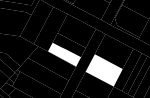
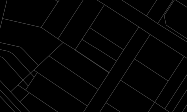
fill: (64, 54) -> (95, 55), added
fill: (103, 70) -> (143, 80), added

